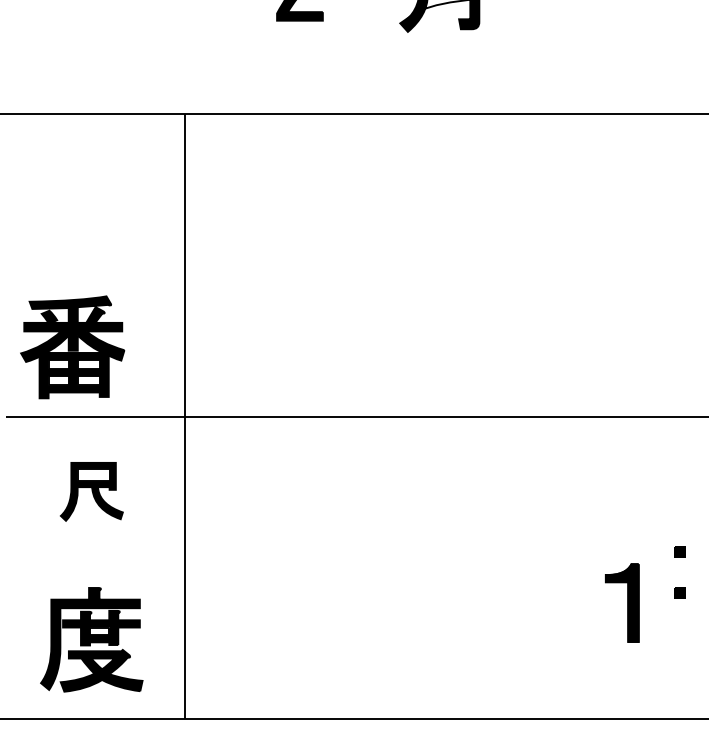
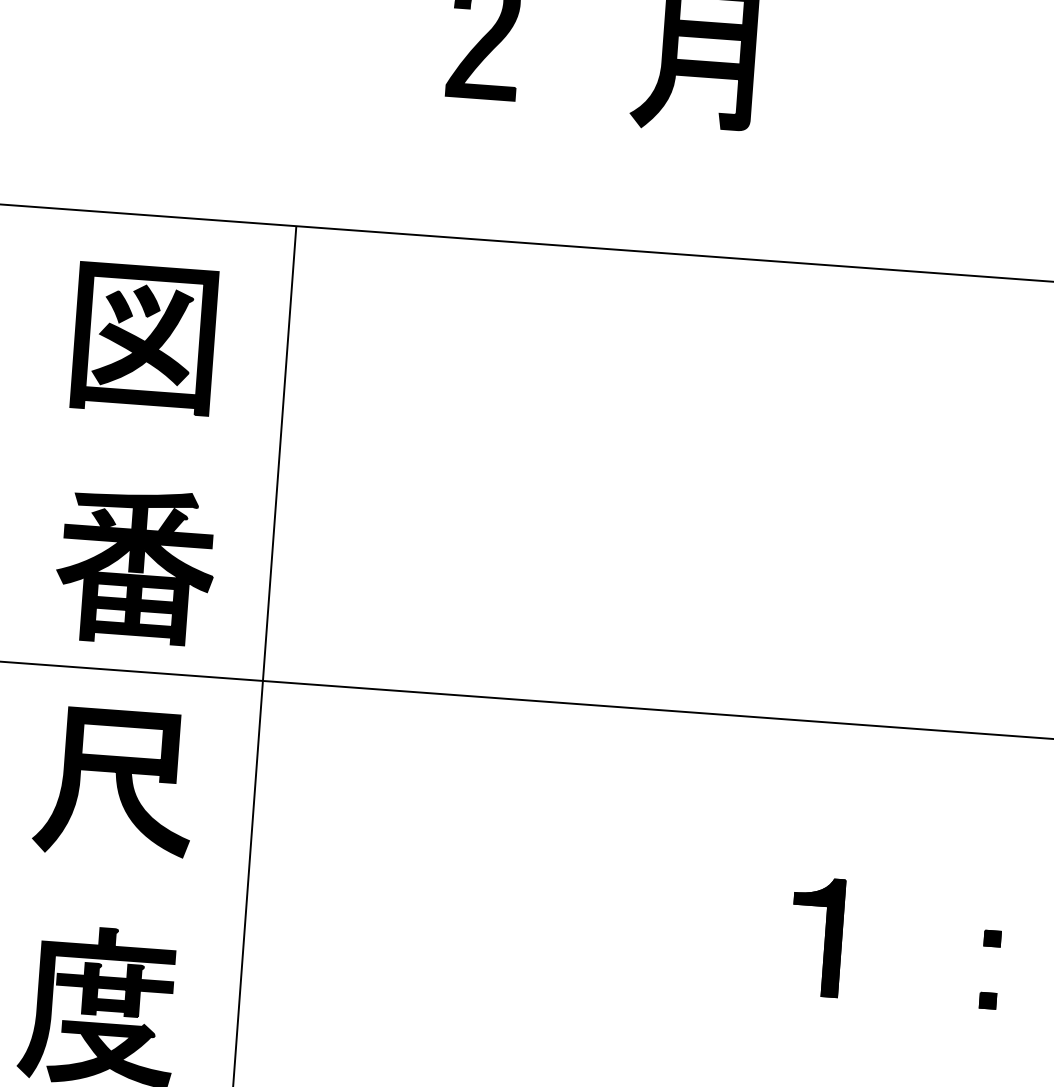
part: (89, 196) -> (144, 339), added
part: (72, 347) -> (135, 567), moved
part: (91, 491) -> (114, 783), size x1.67
part: (622, 602) -> (817, 936), moved

